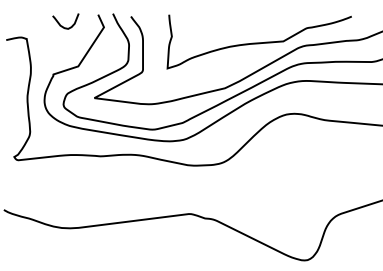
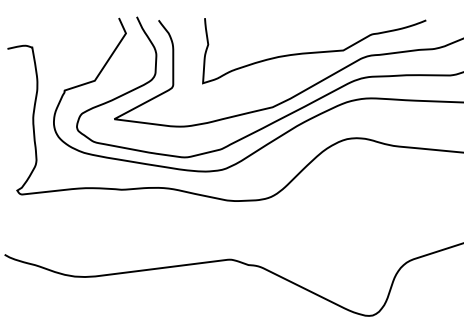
curve: (62, 25) -> (75, 31), removed

